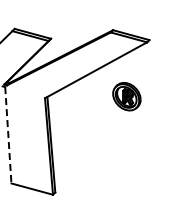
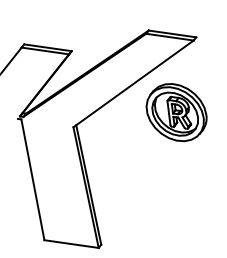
part: (126, 96) -> (176, 112), size x1.67
line: (8, 135) -> (33, 180), dashed -> solid

